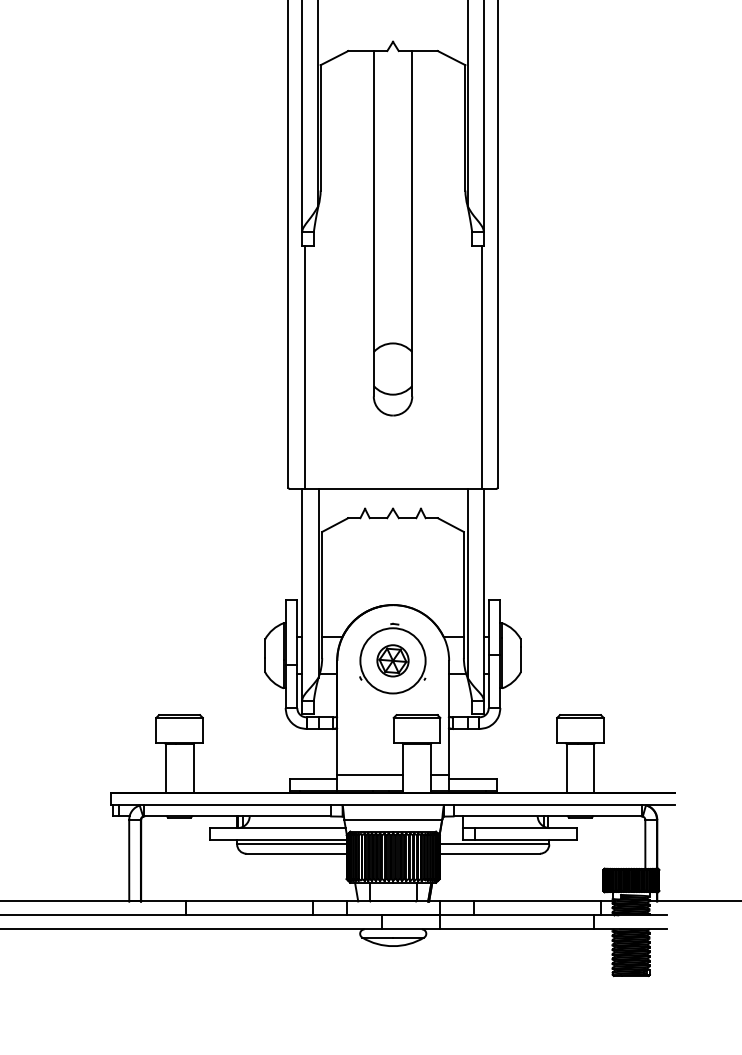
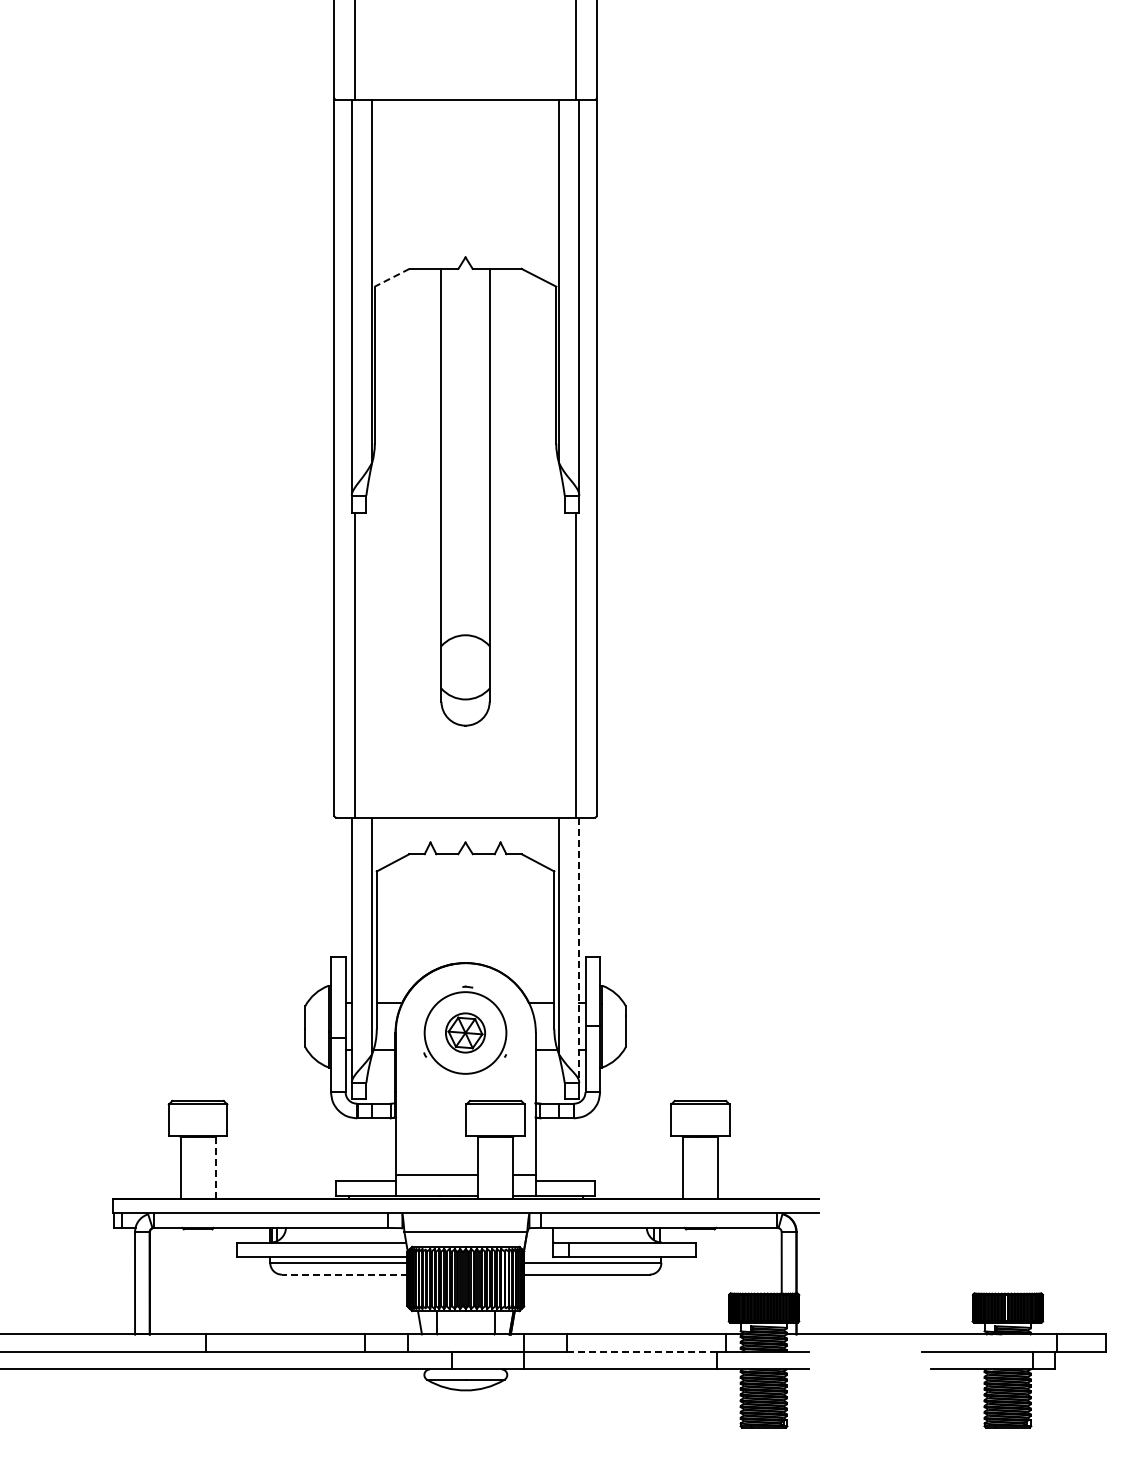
line: (334, 57) -> (392, 277), solid -> dashed
line: (483, 595) -> (579, 950), solid -> dashed
line: (193, 769) -> (215, 1168), solid -> dashed
line: (296, 853) -> (344, 1274), solid -> dashed
line: (534, 915) -> (642, 1351), solid -> dashed

